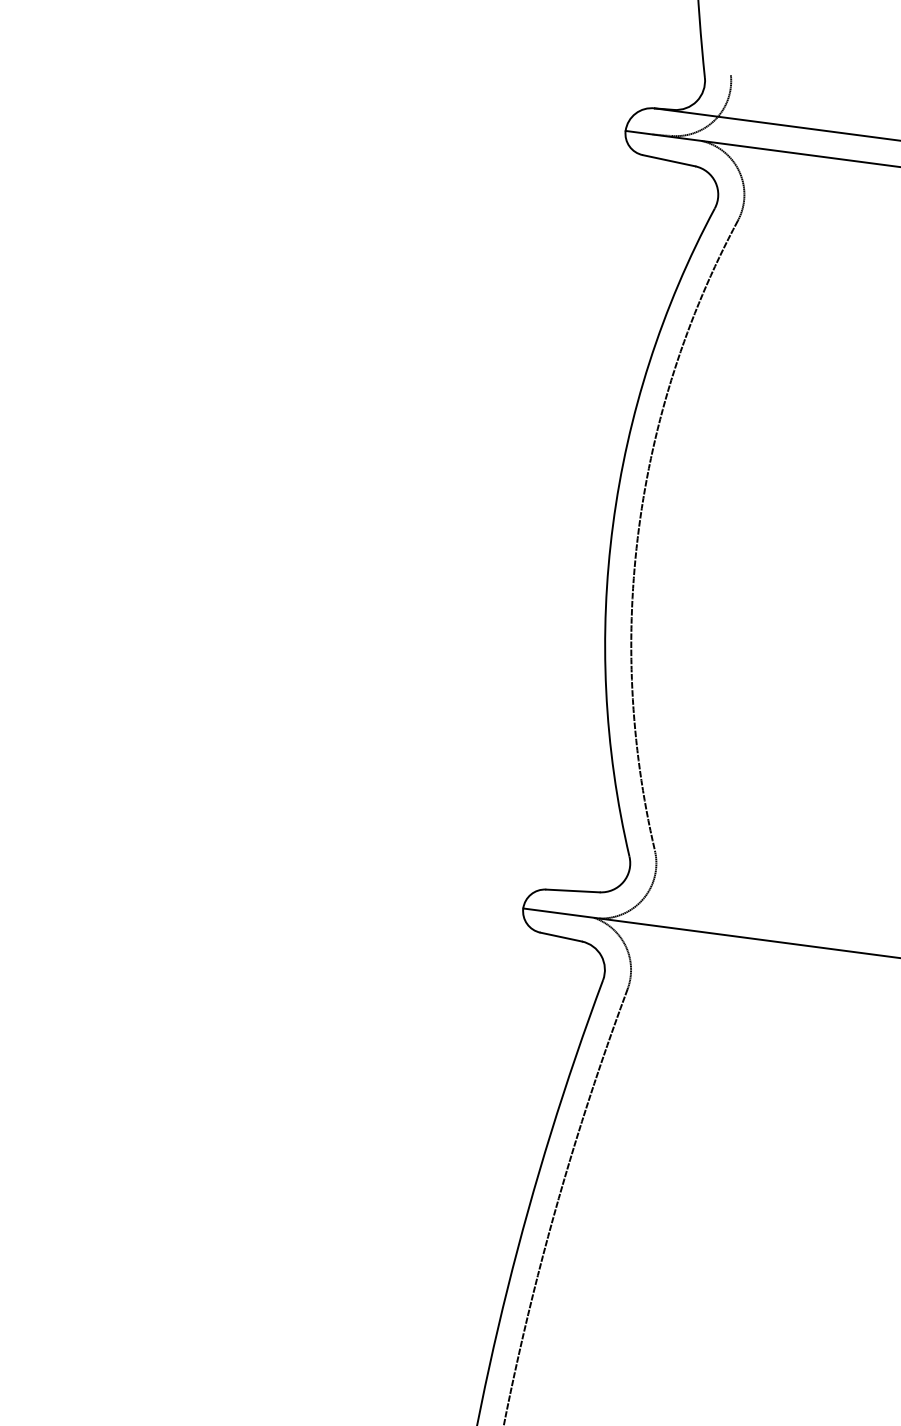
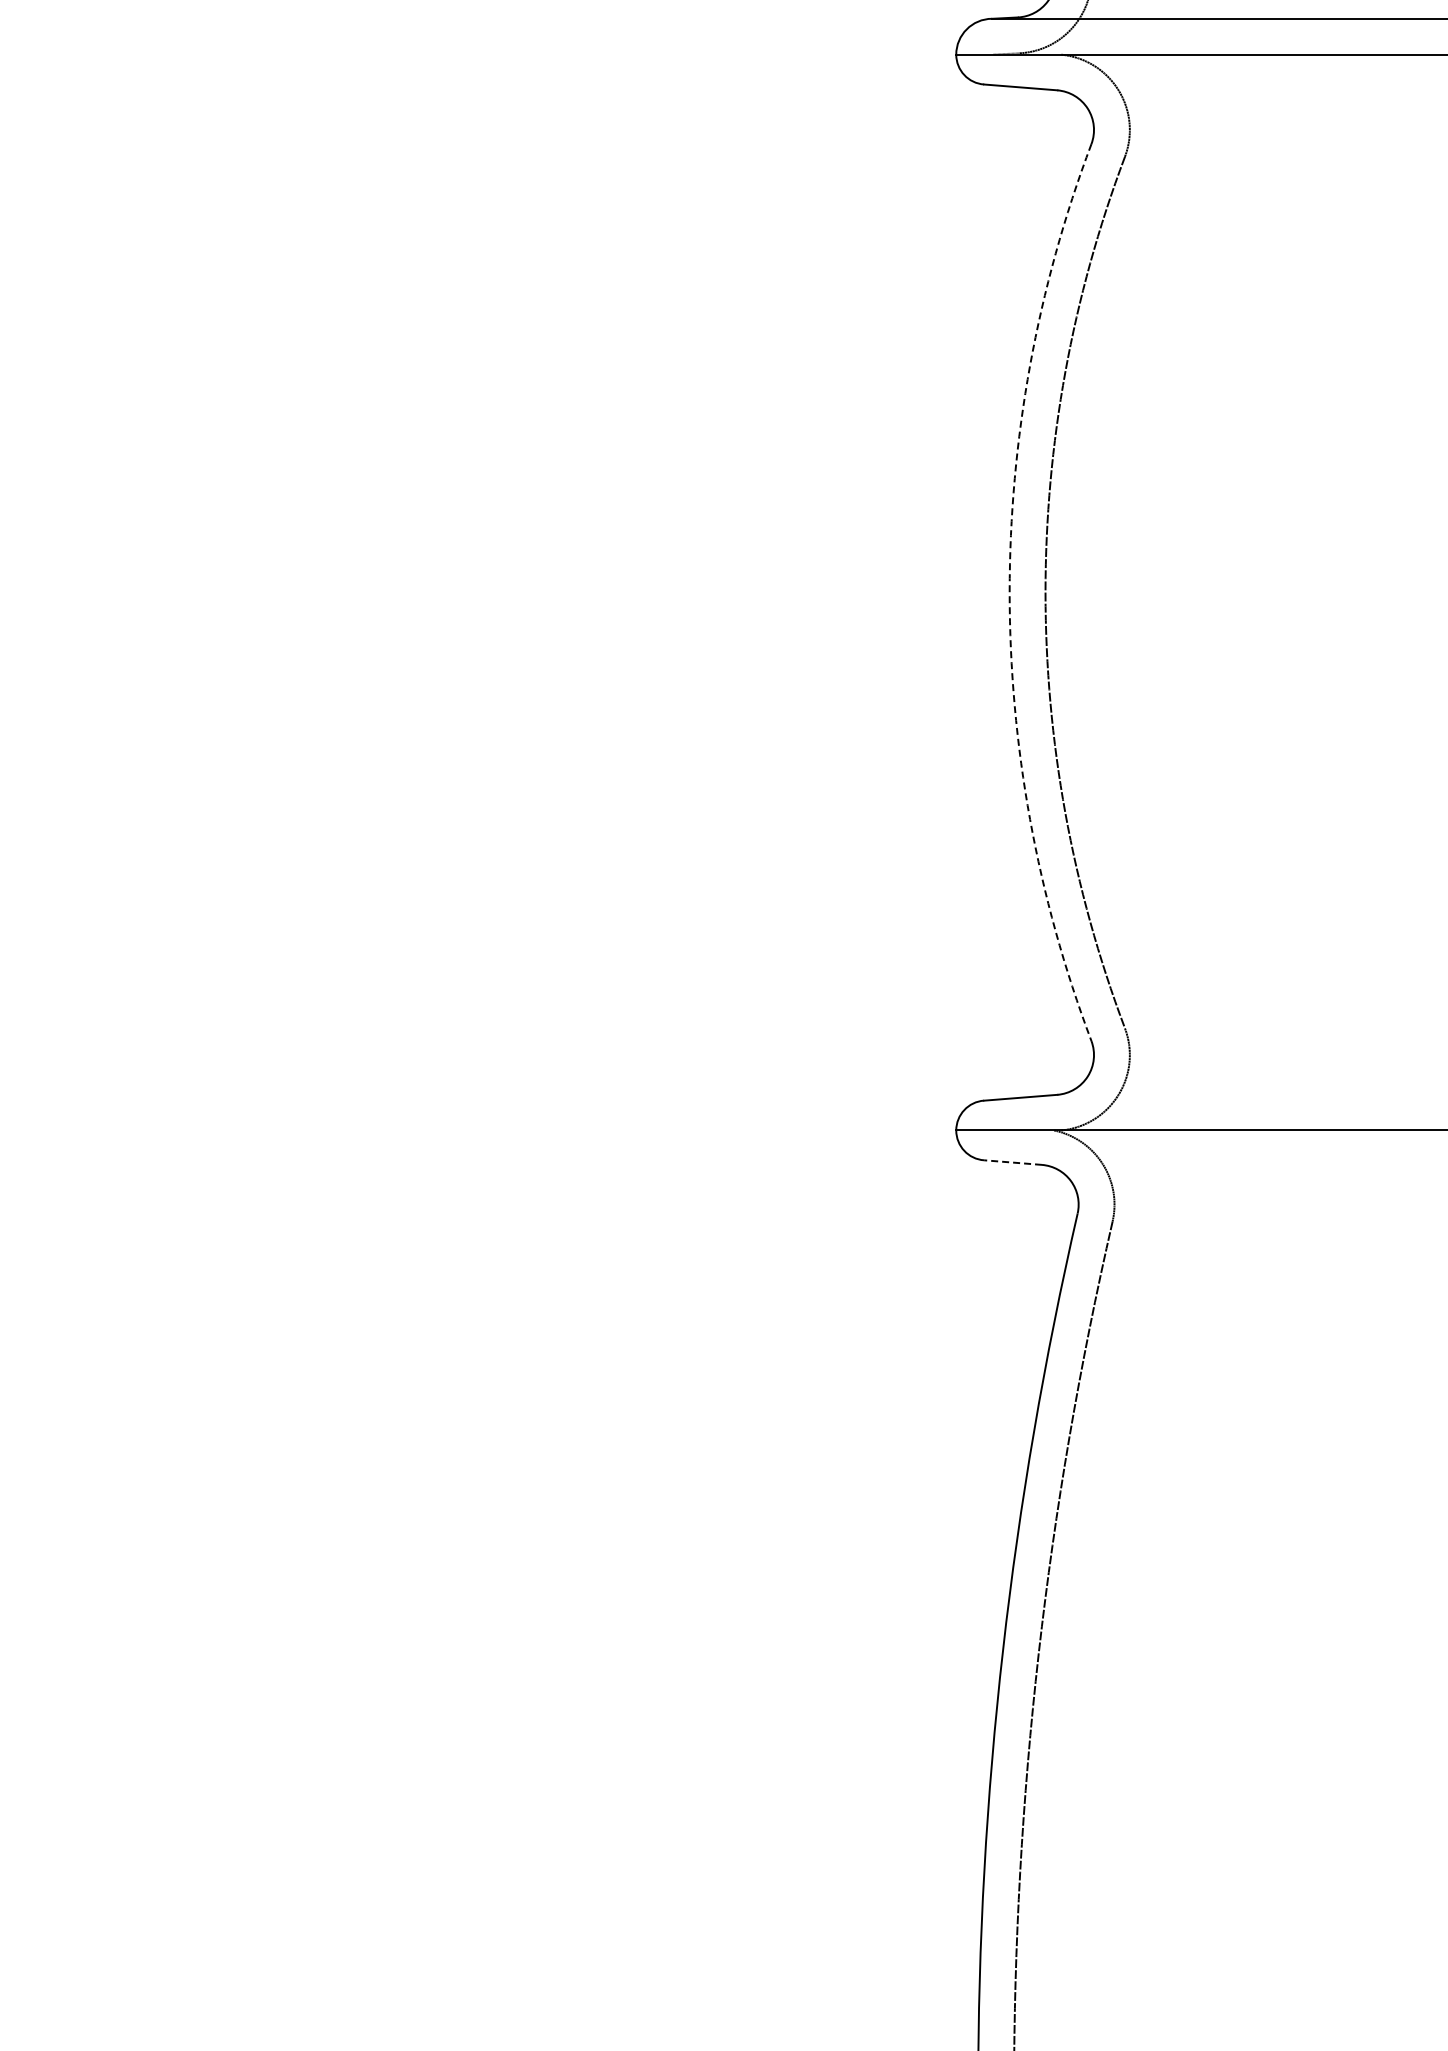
arc: (612, 524) -> (1009, 592), solid -> dashed
line: (560, 936) -> (1012, 1162), solid -> dashed

